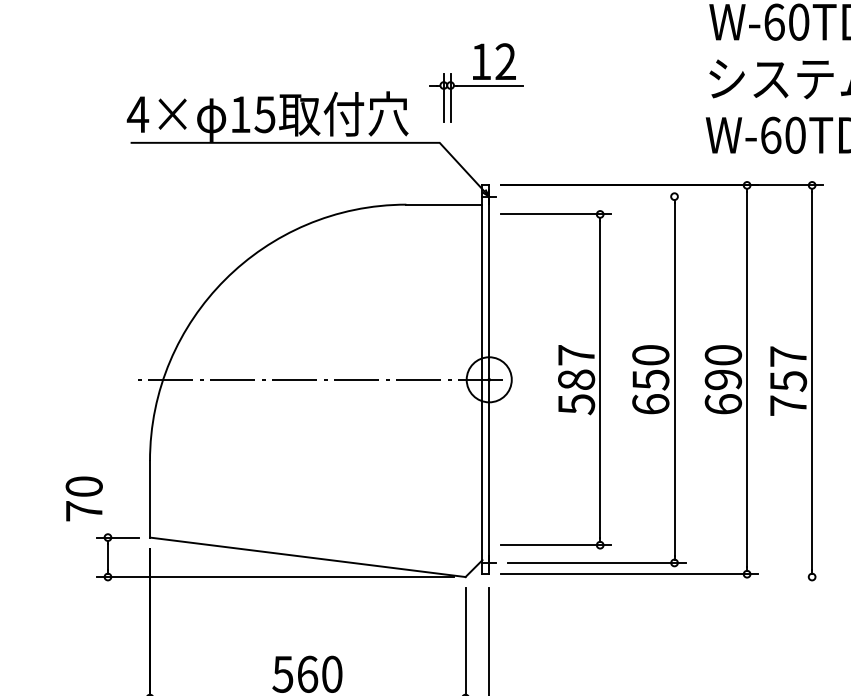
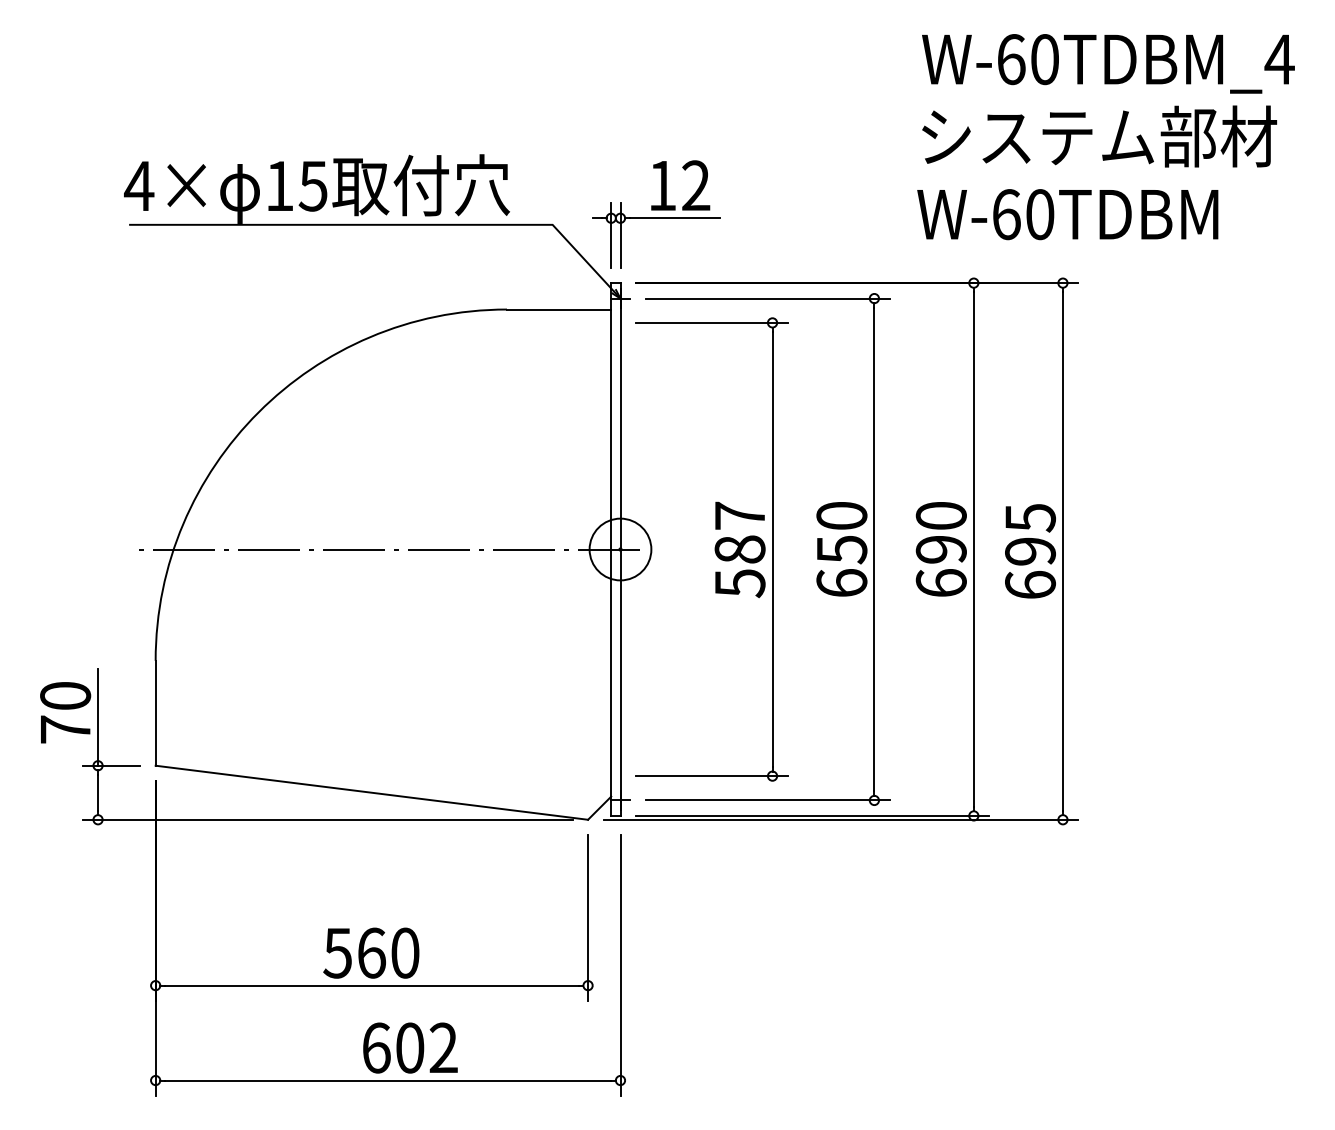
part: (476, 82) -> (656, 214), moved
line: (596, 196) -> (767, 298), added
text: (788, 380) -> (1030, 550), 757 -> 695
line: (108, 502) -> (98, 717), added
line: (649, 576) -> (840, 819), added

